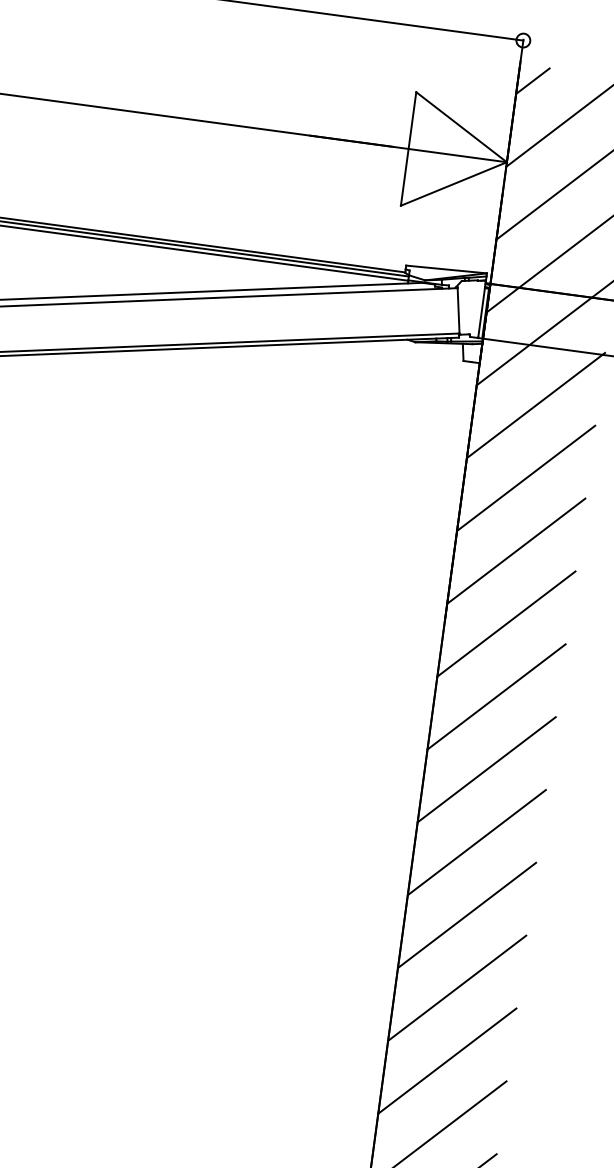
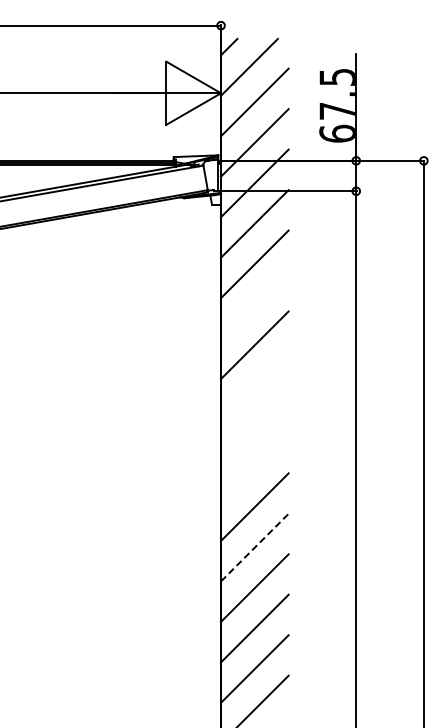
line: (515, 550) -> (254, 304), removed
line: (496, 696) -> (254, 385), removed
line: (486, 770) -> (254, 426), removed
line: (476, 842) -> (254, 466), removed
line: (456, 987) -> (254, 547), solid -> dashed

